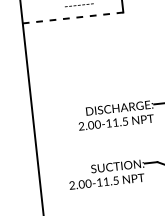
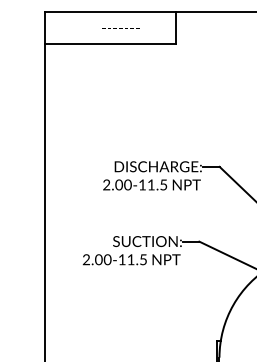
line: (73, 18) -> (111, 44), dashed -> solid

